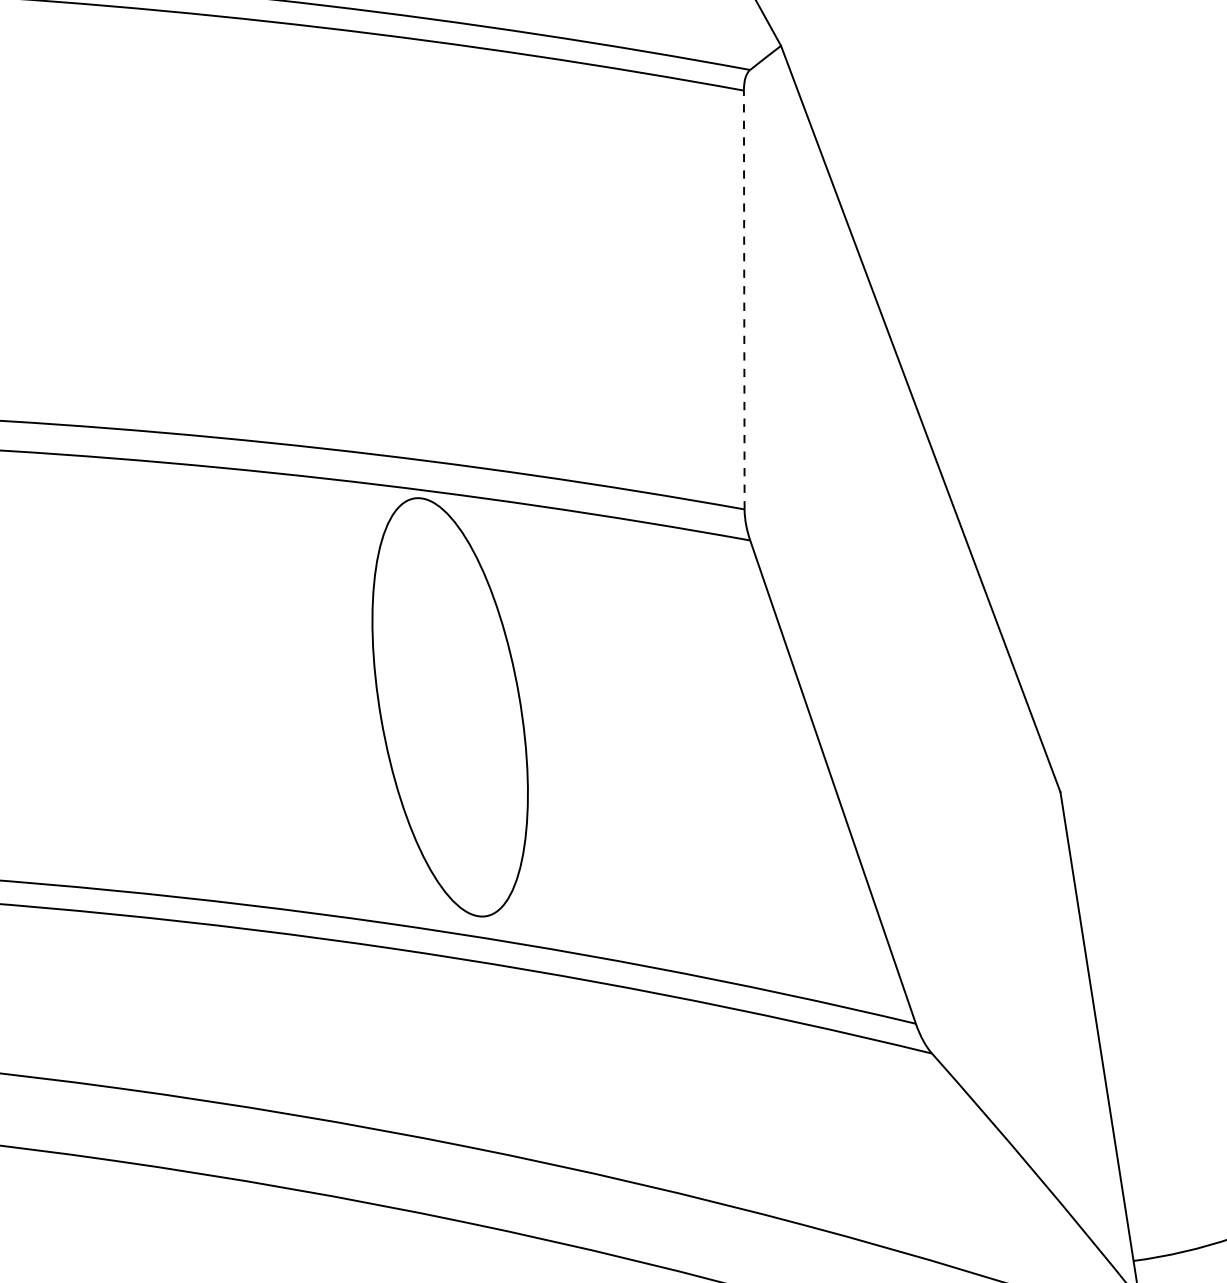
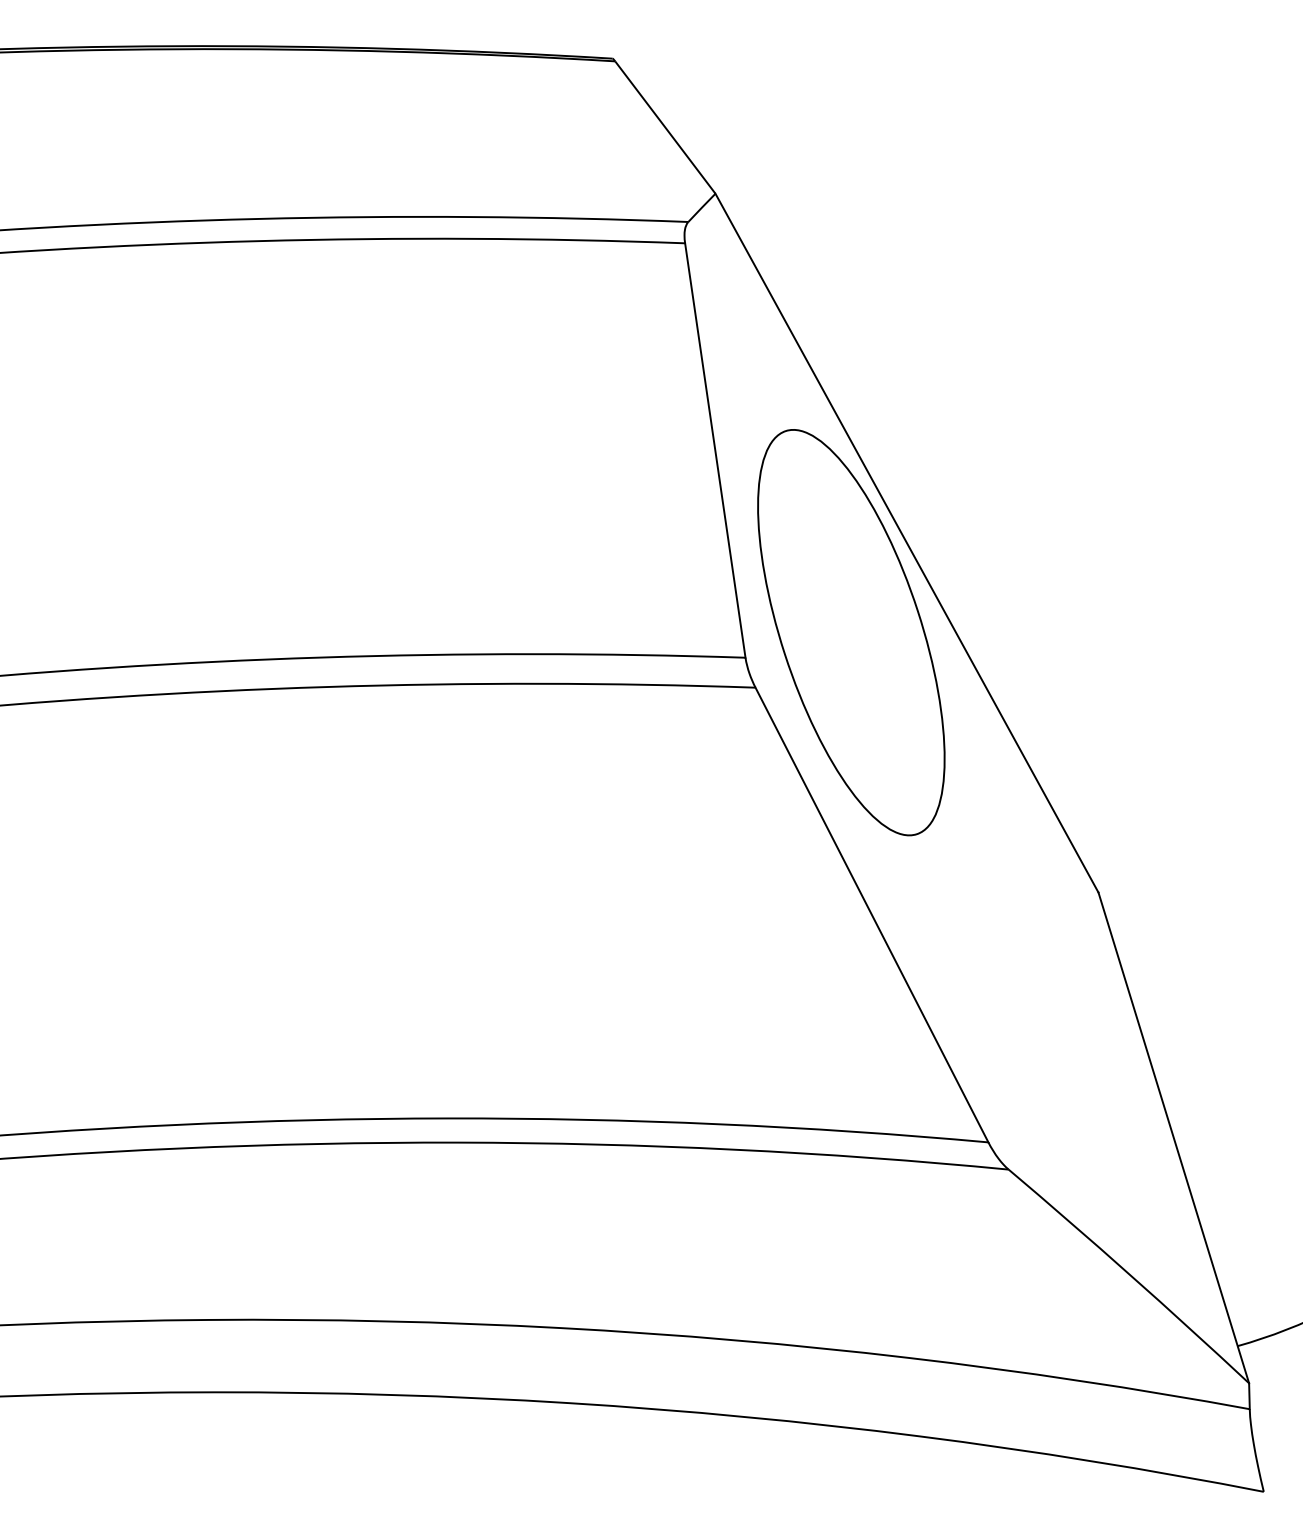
line: (744, 300) -> (715, 450), dashed -> solid
part: (450, 707) -> (851, 632), moved

